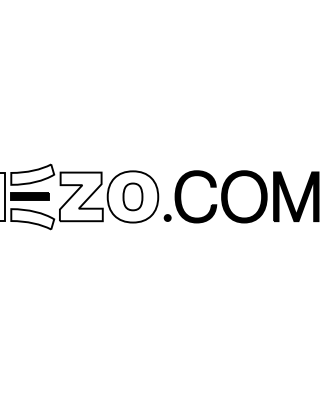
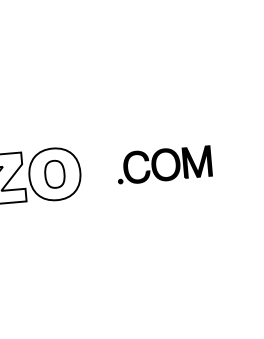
part: (241, 196) -> (164, 164), size x0.6

